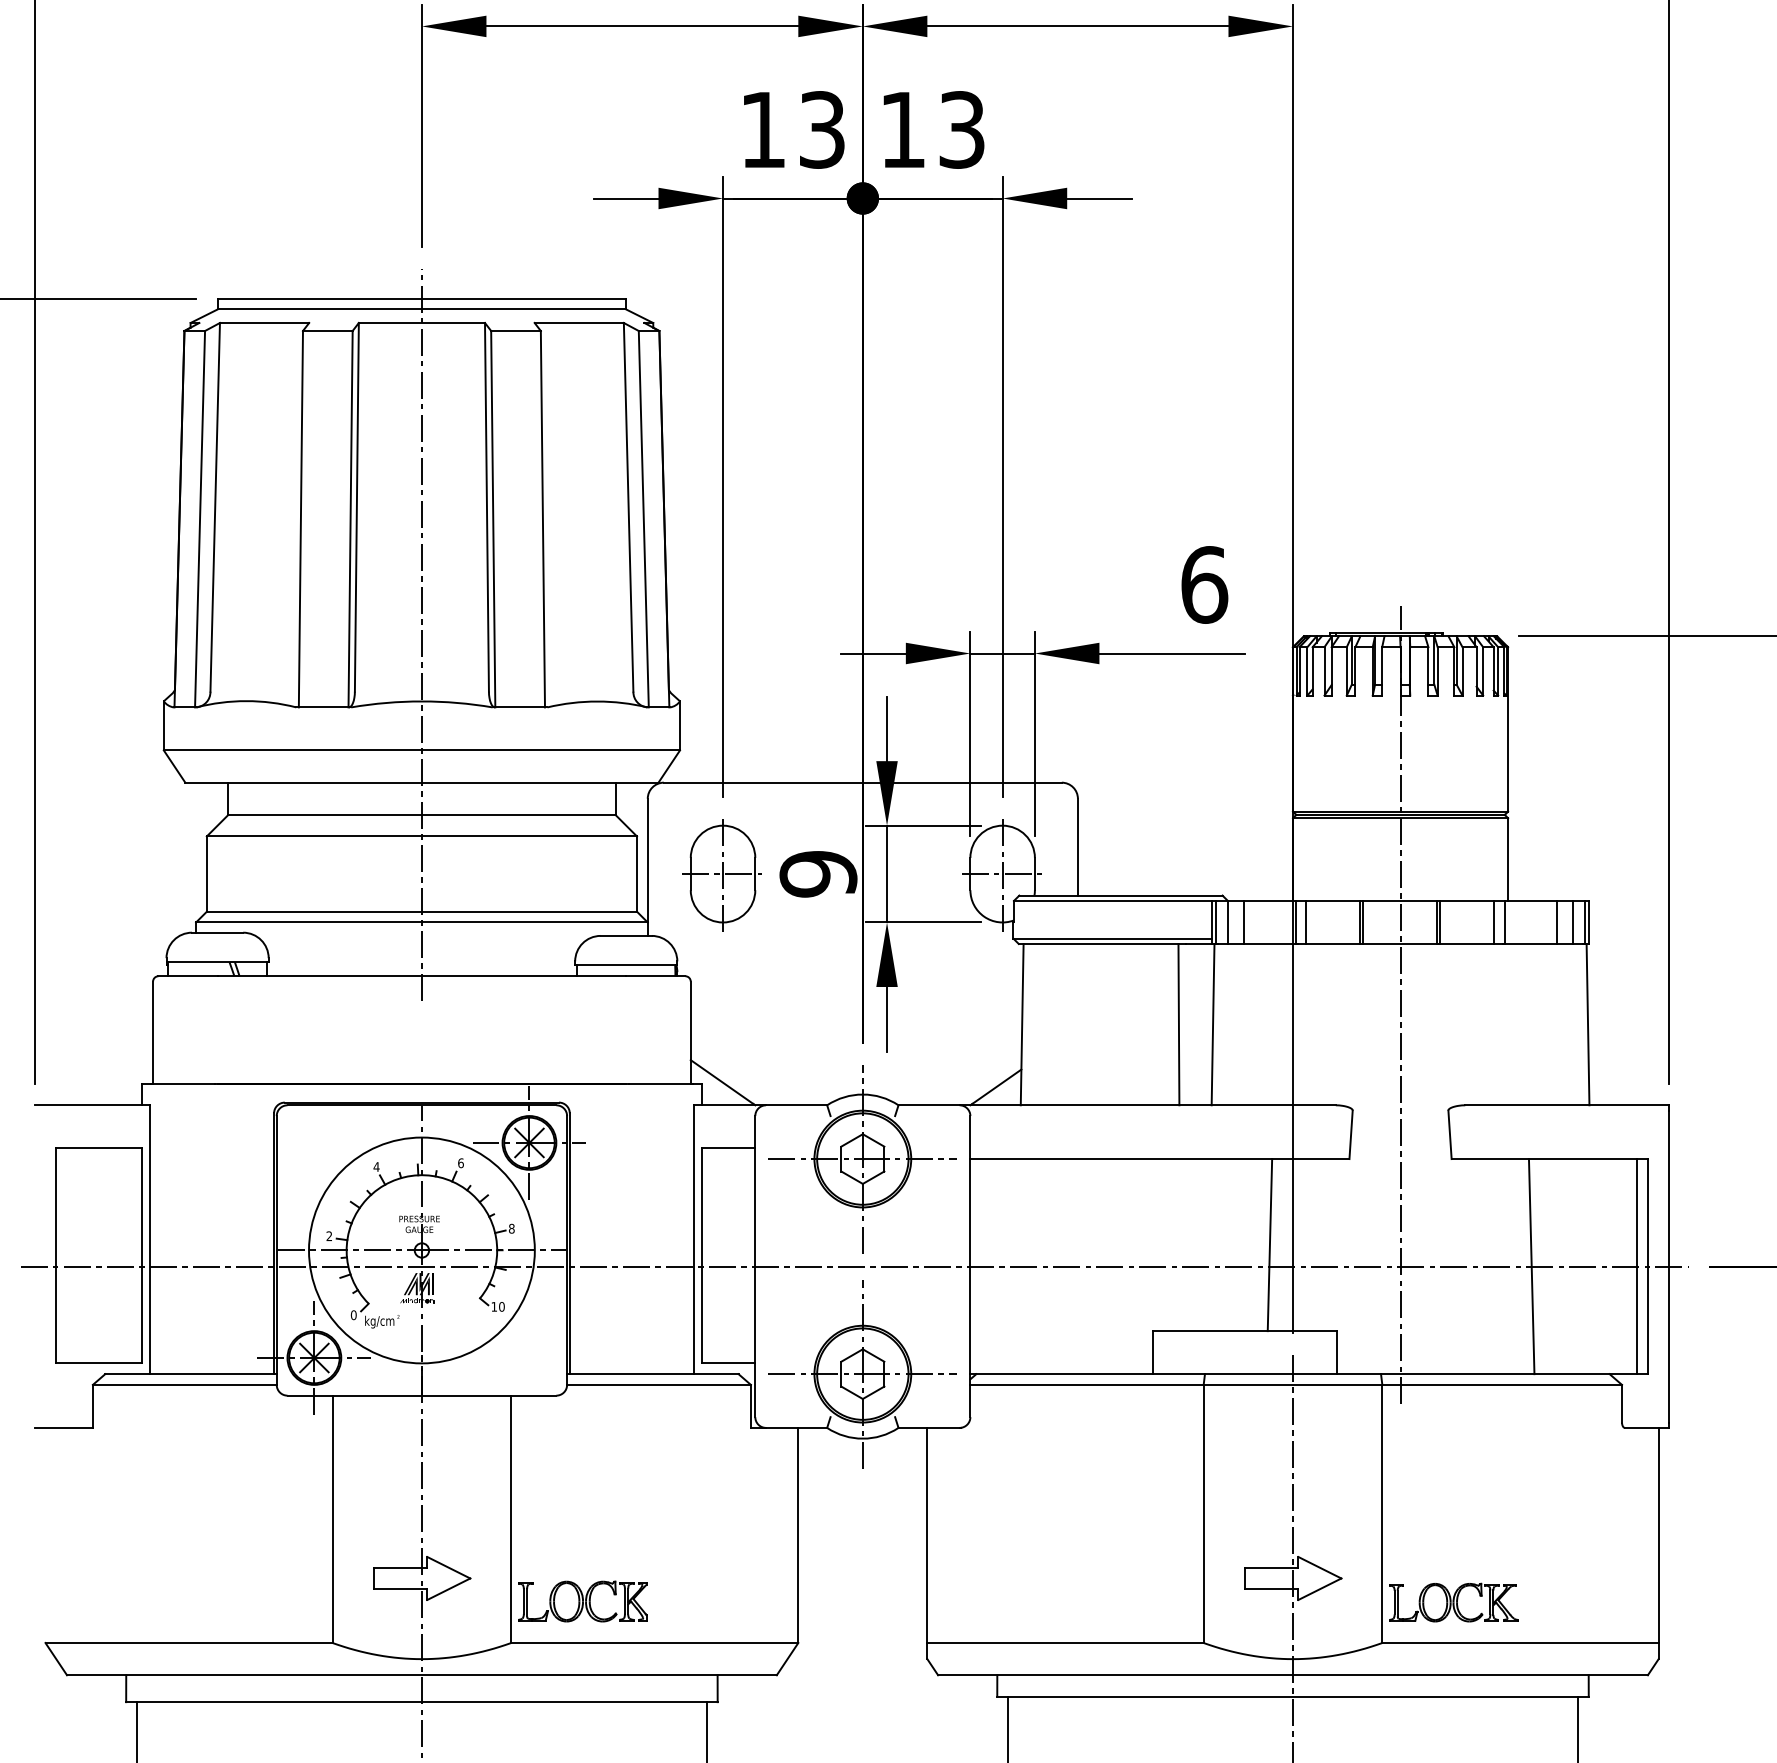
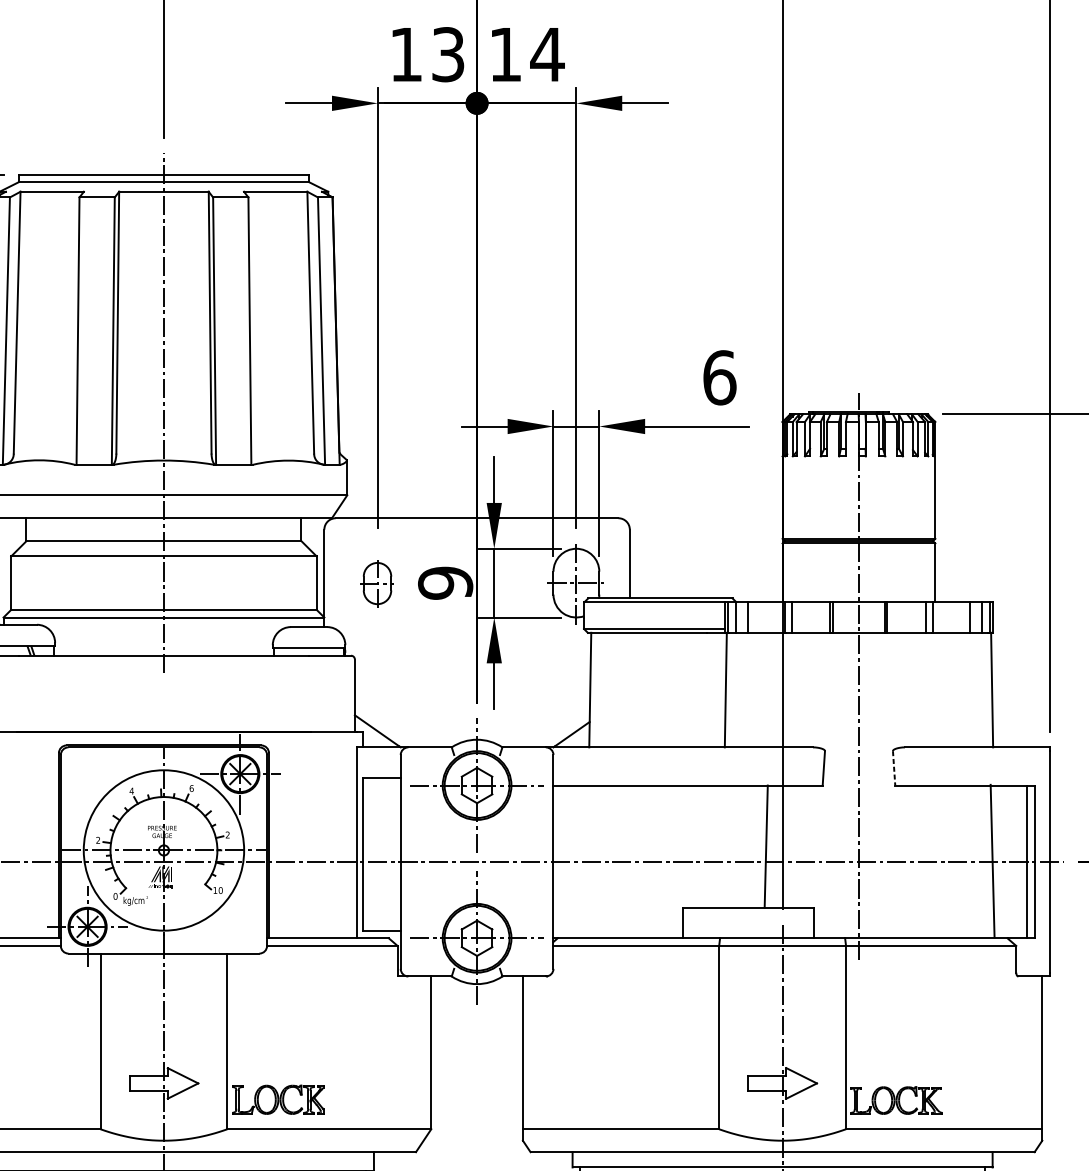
text: (961, 129) -> (547, 54), 13 -> 14
part: (721, 875) -> (376, 584), size x0.6
line: (1178, 1024) -> (701, 689), removed
line: (1450, 1135) -> (894, 768), solid -> dashed
text: (511, 1228) -> (227, 834), 8 -> 2
line: (1531, 1266) -> (992, 861), moved

